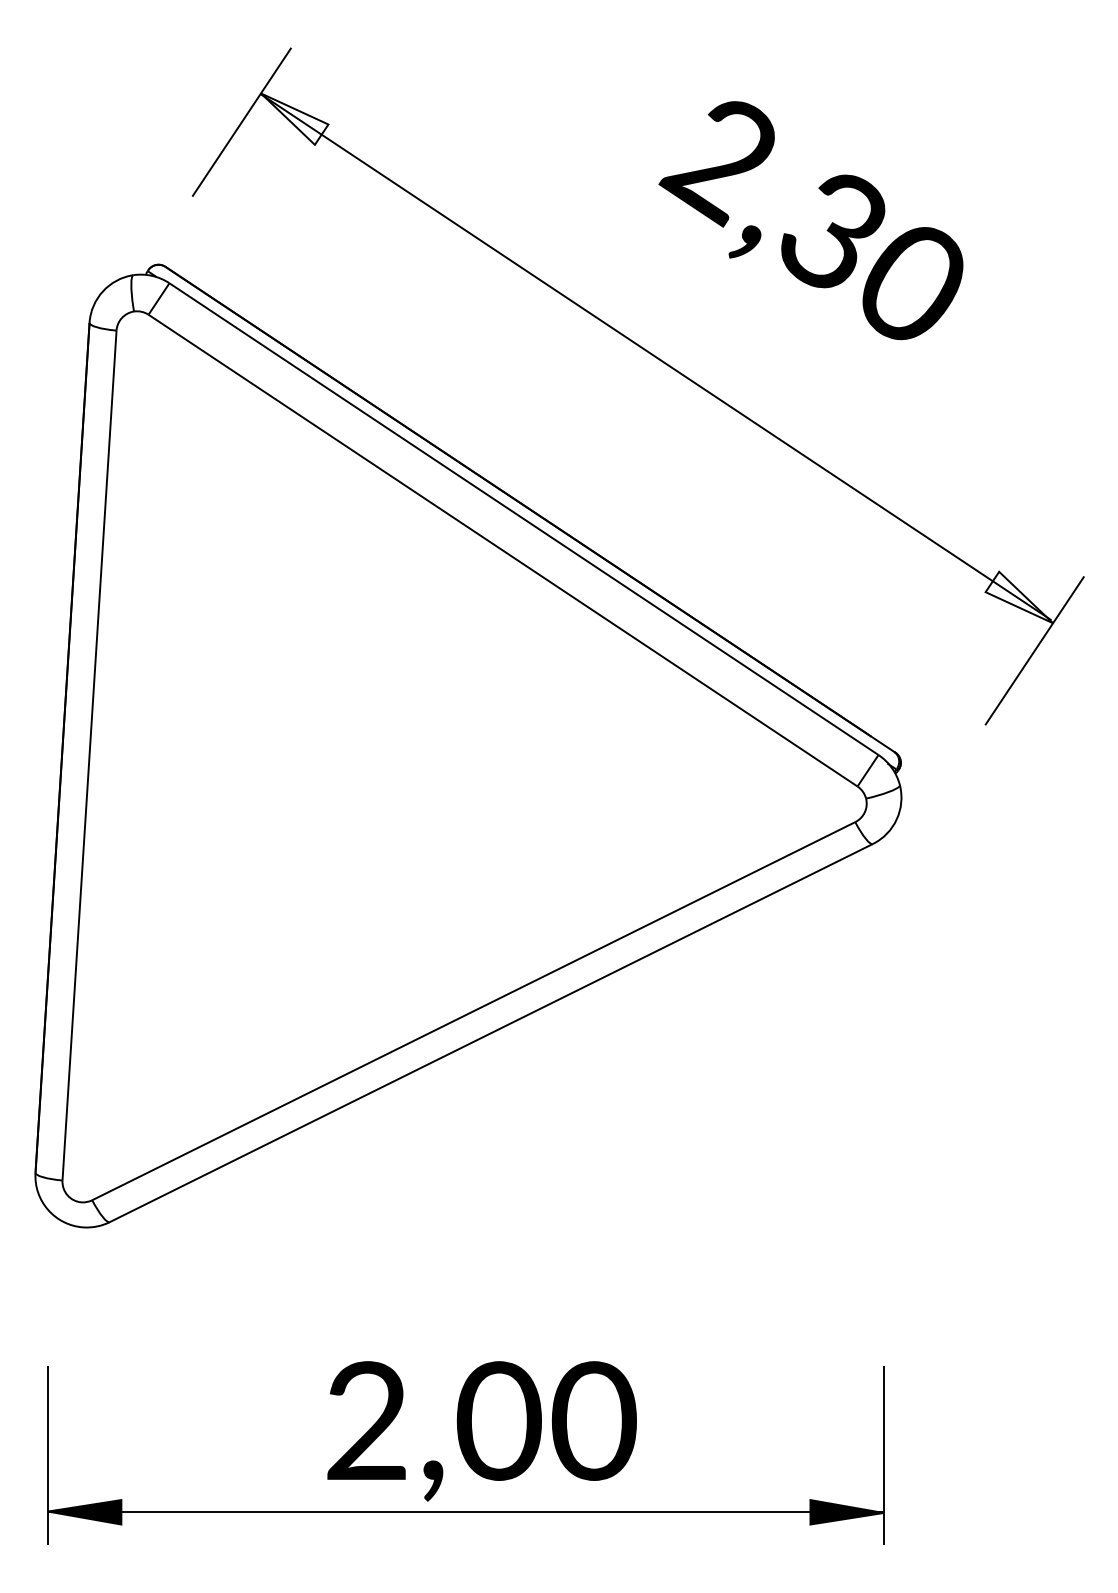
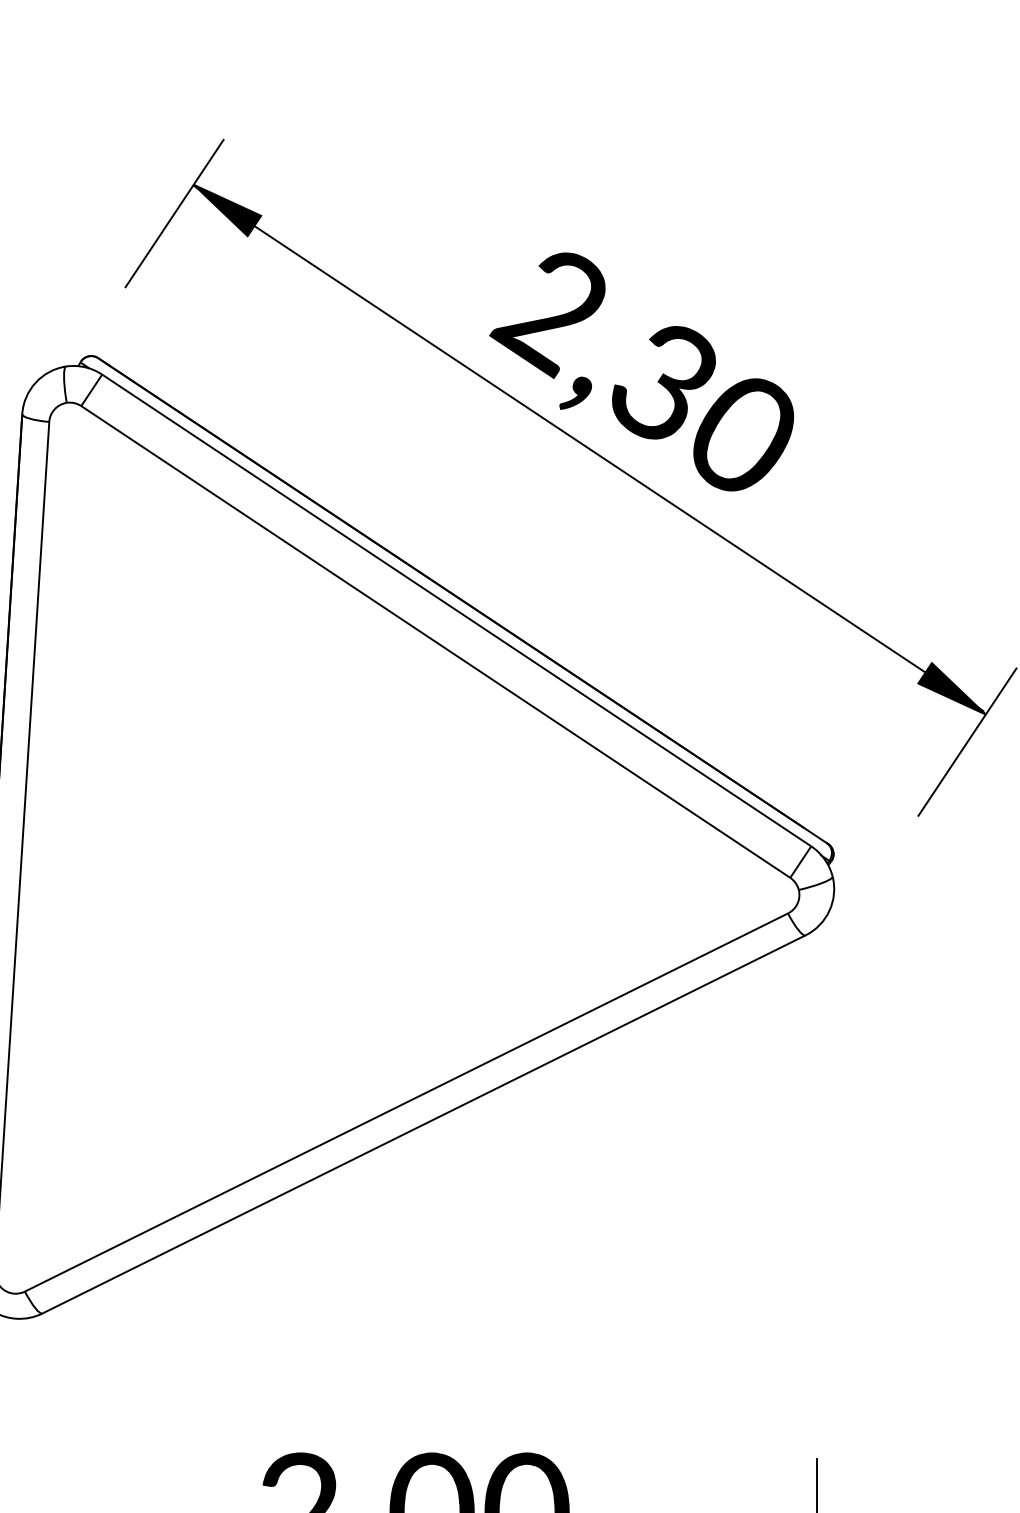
fill: (294, 118) -> (227, 209), added
text: (810, 220) -> (641, 371), moved
fill: (1019, 597) -> (952, 688), added

